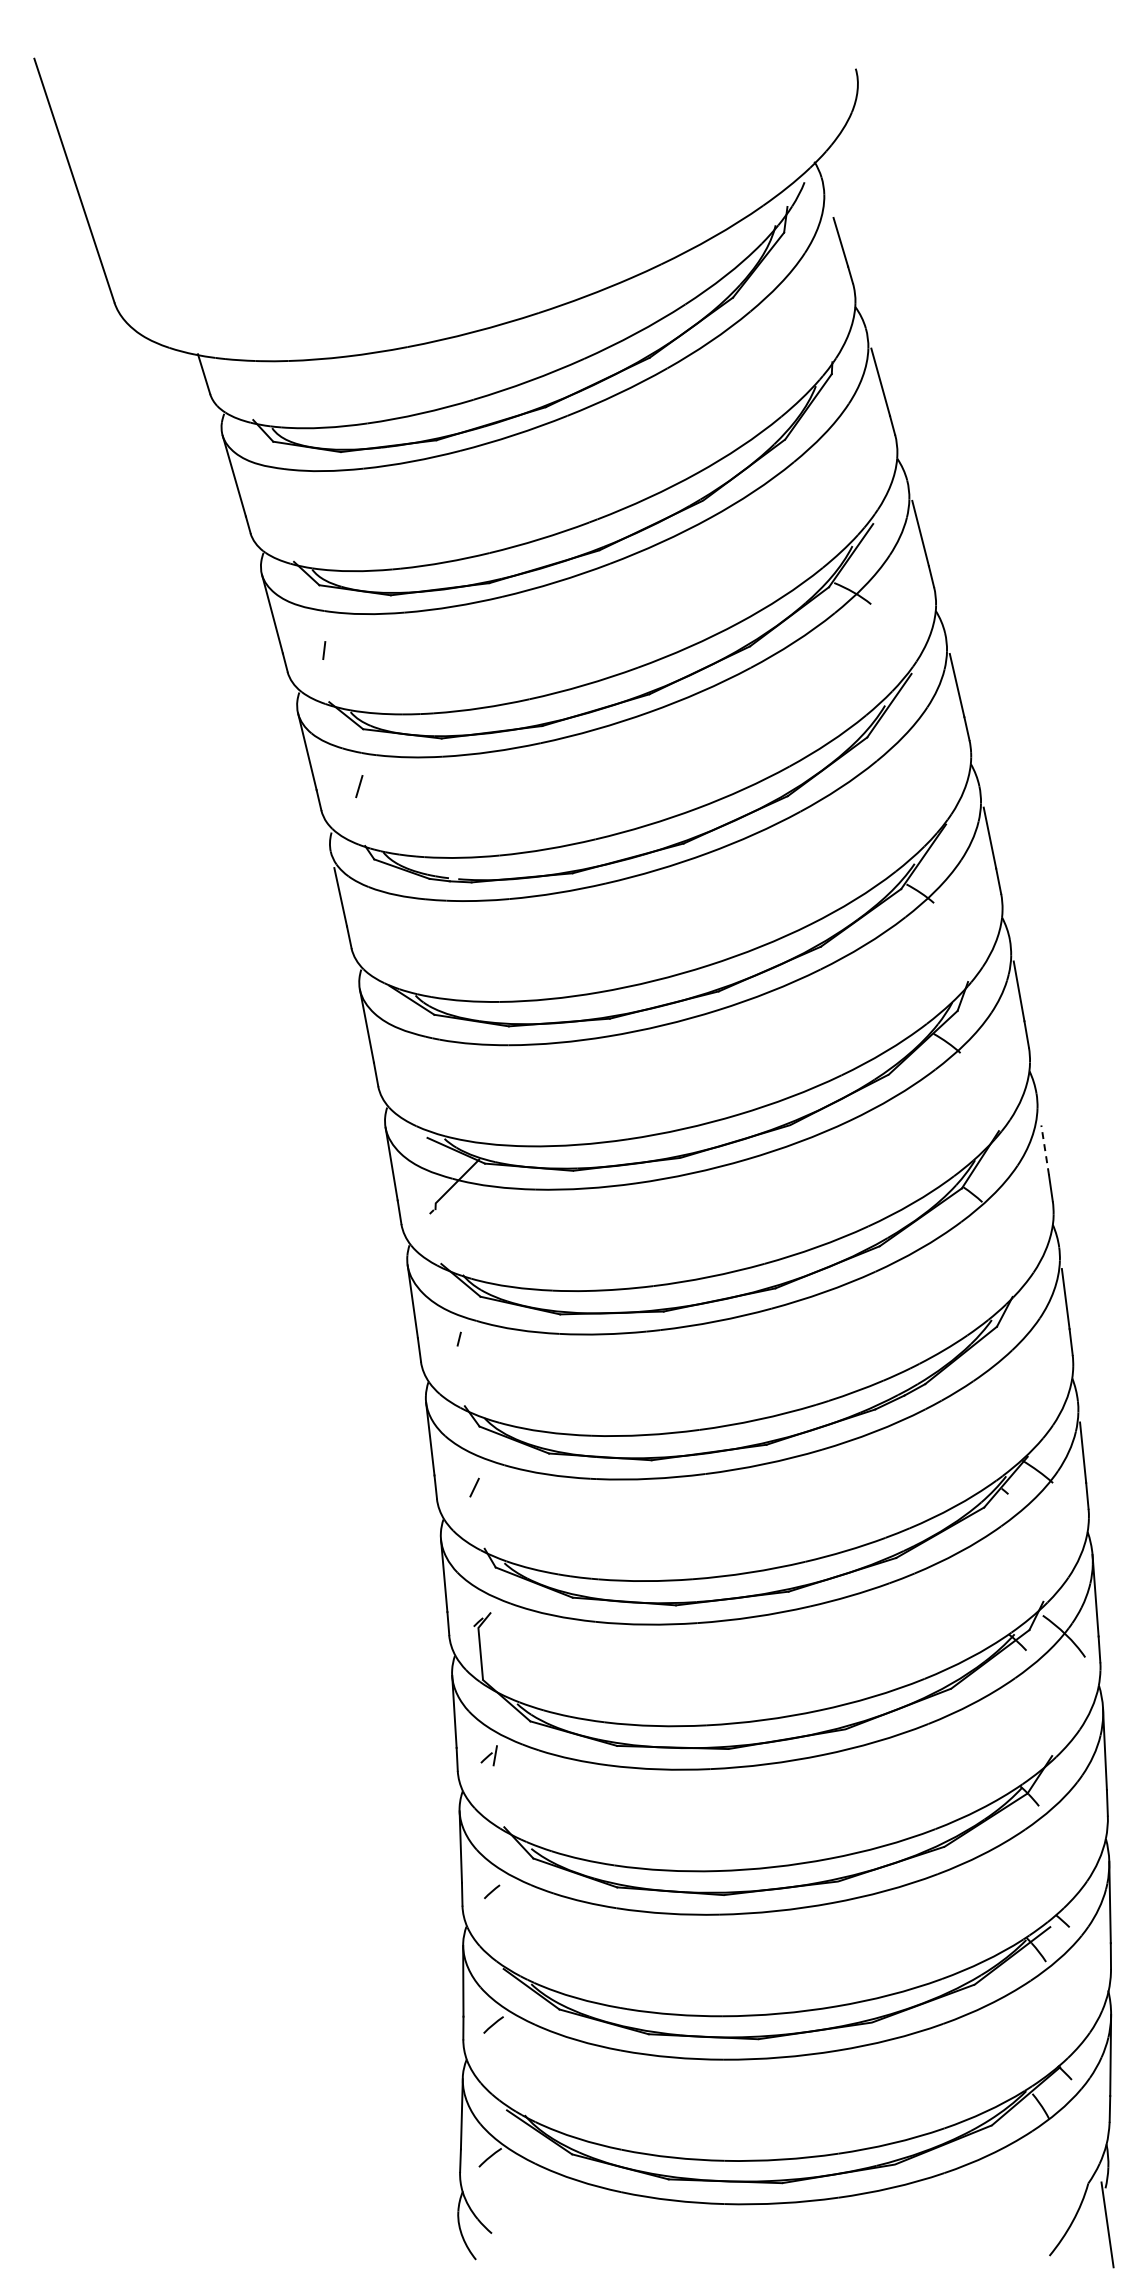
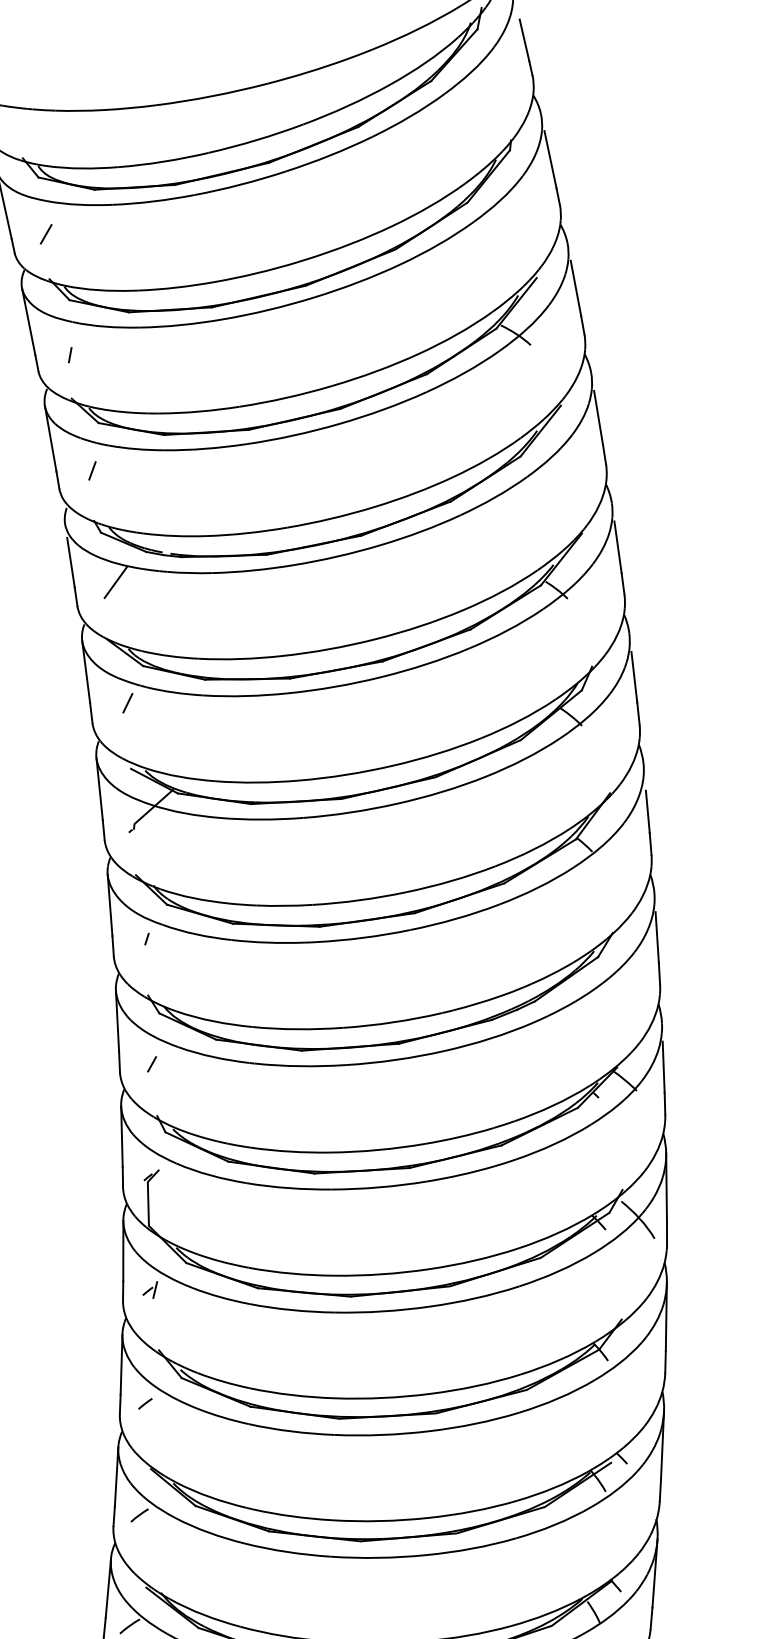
line: (286, 508) -> (46, 234), added
line: (395, 917) -> (115, 582), added
line: (418, 1059) -> (127, 702), added
line: (1045, 1149) -> (648, 811), dashed -> solid

